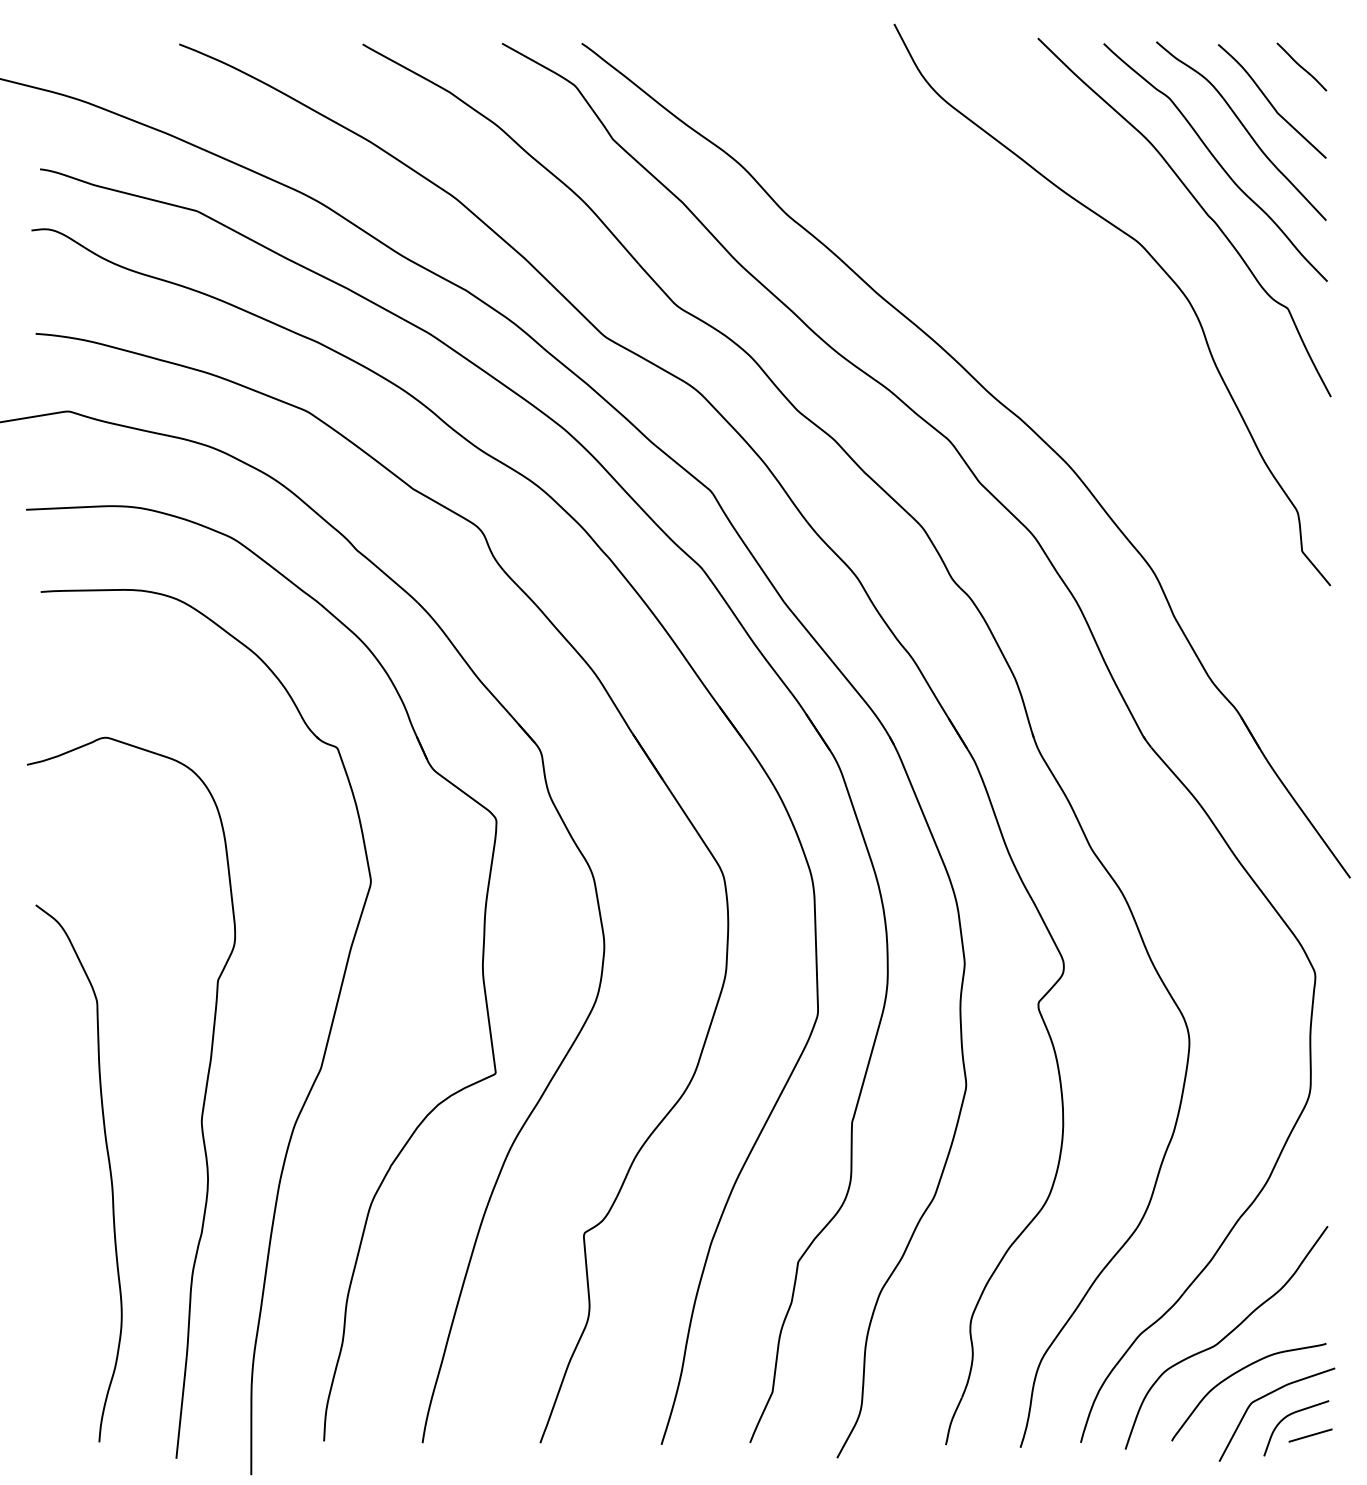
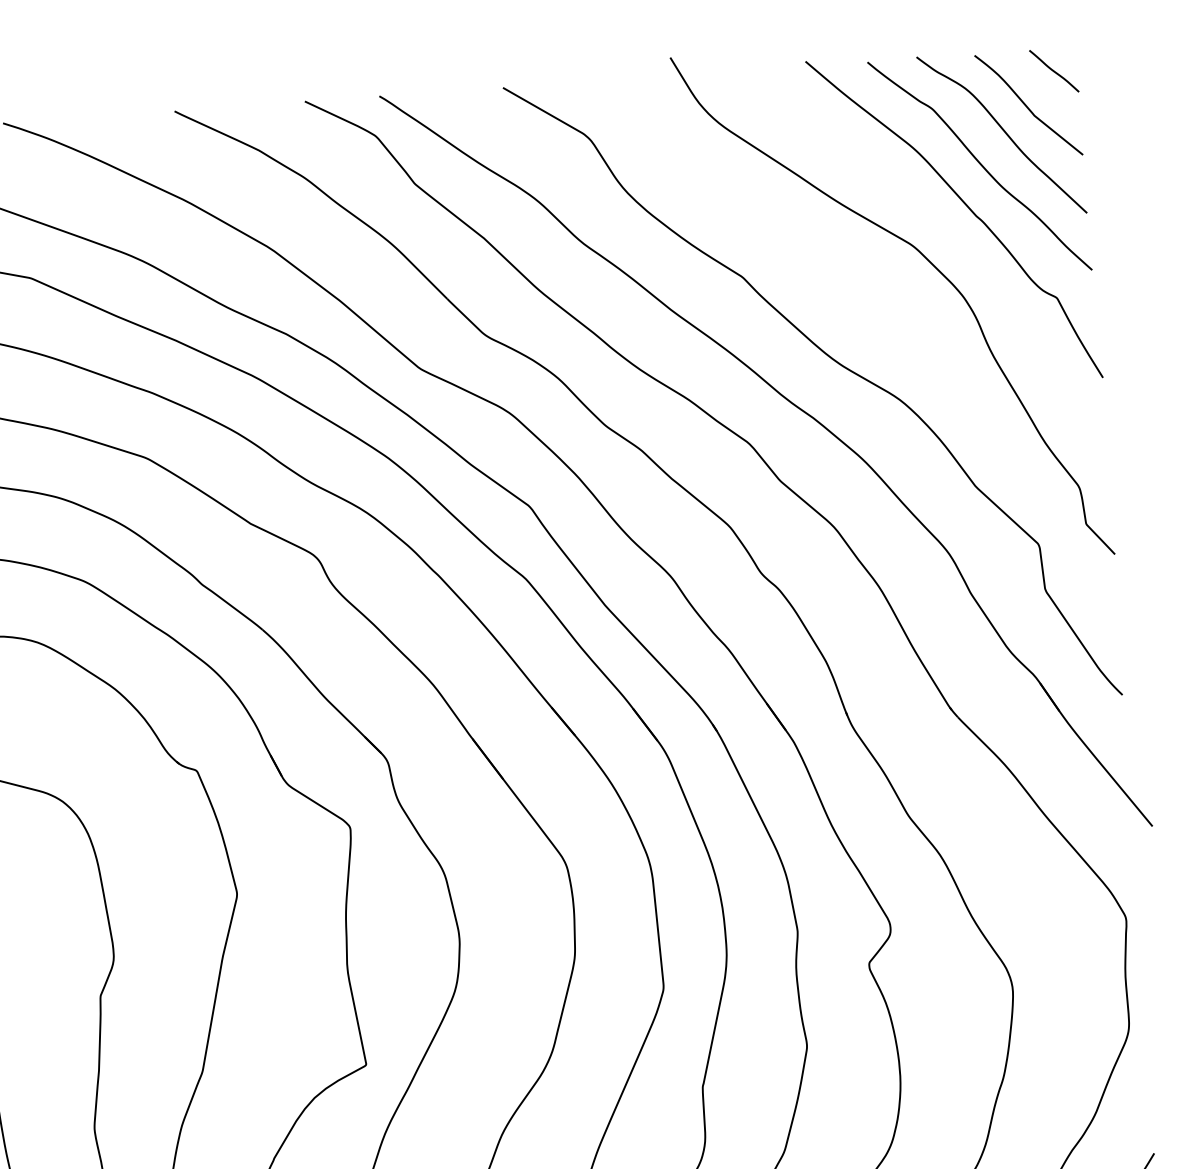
curve: (1043, 357) -> (831, 359), added

